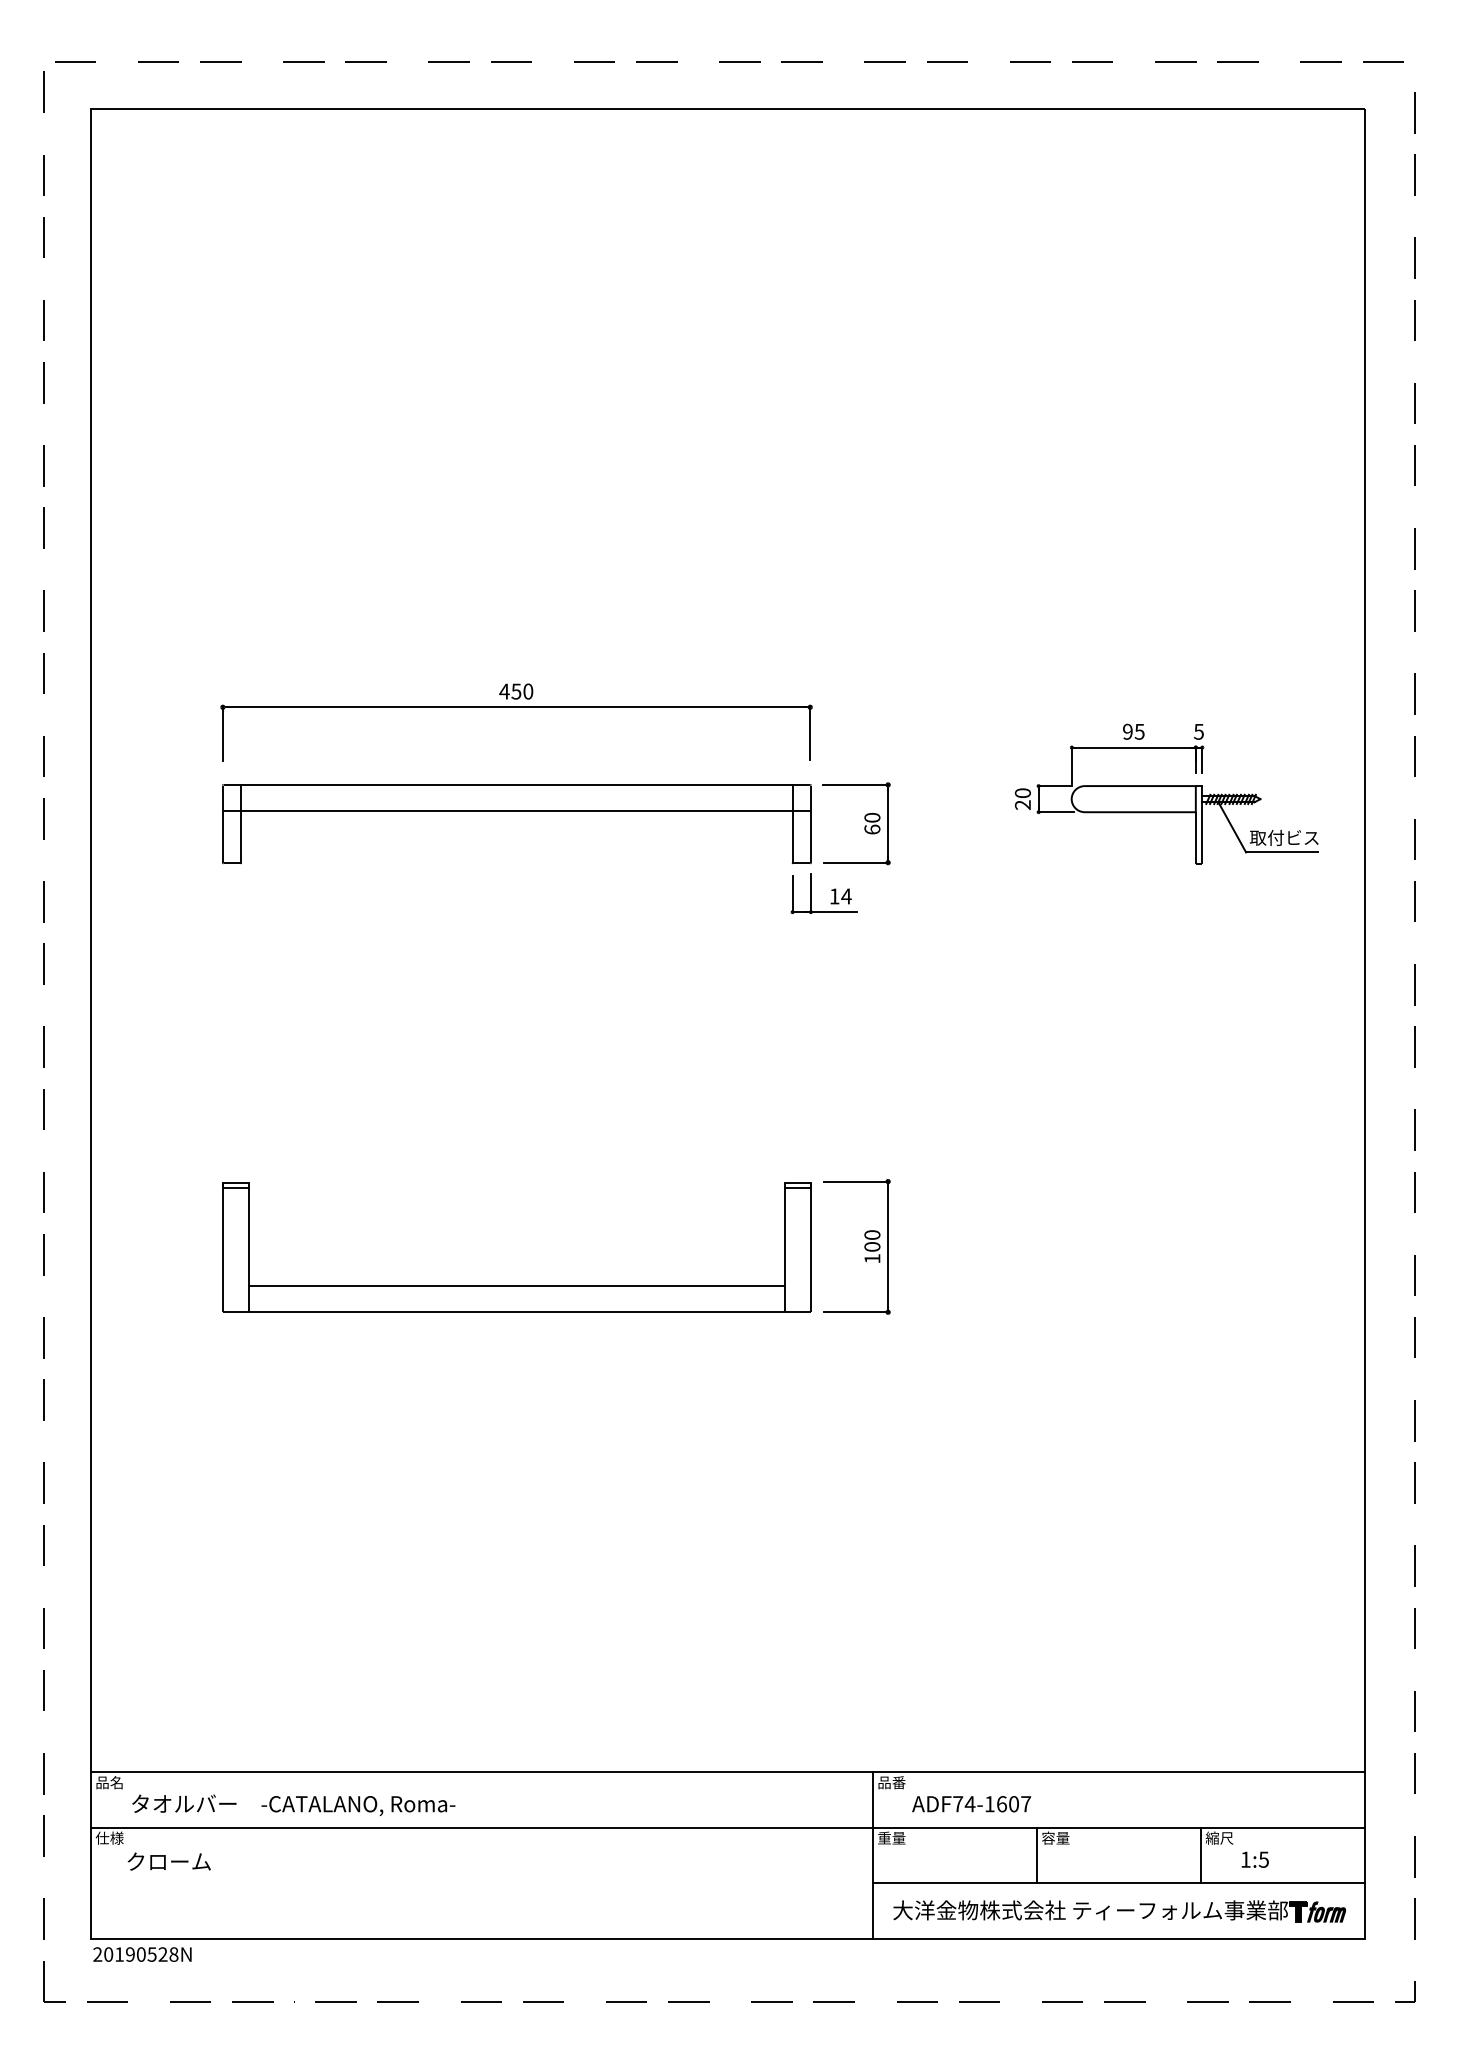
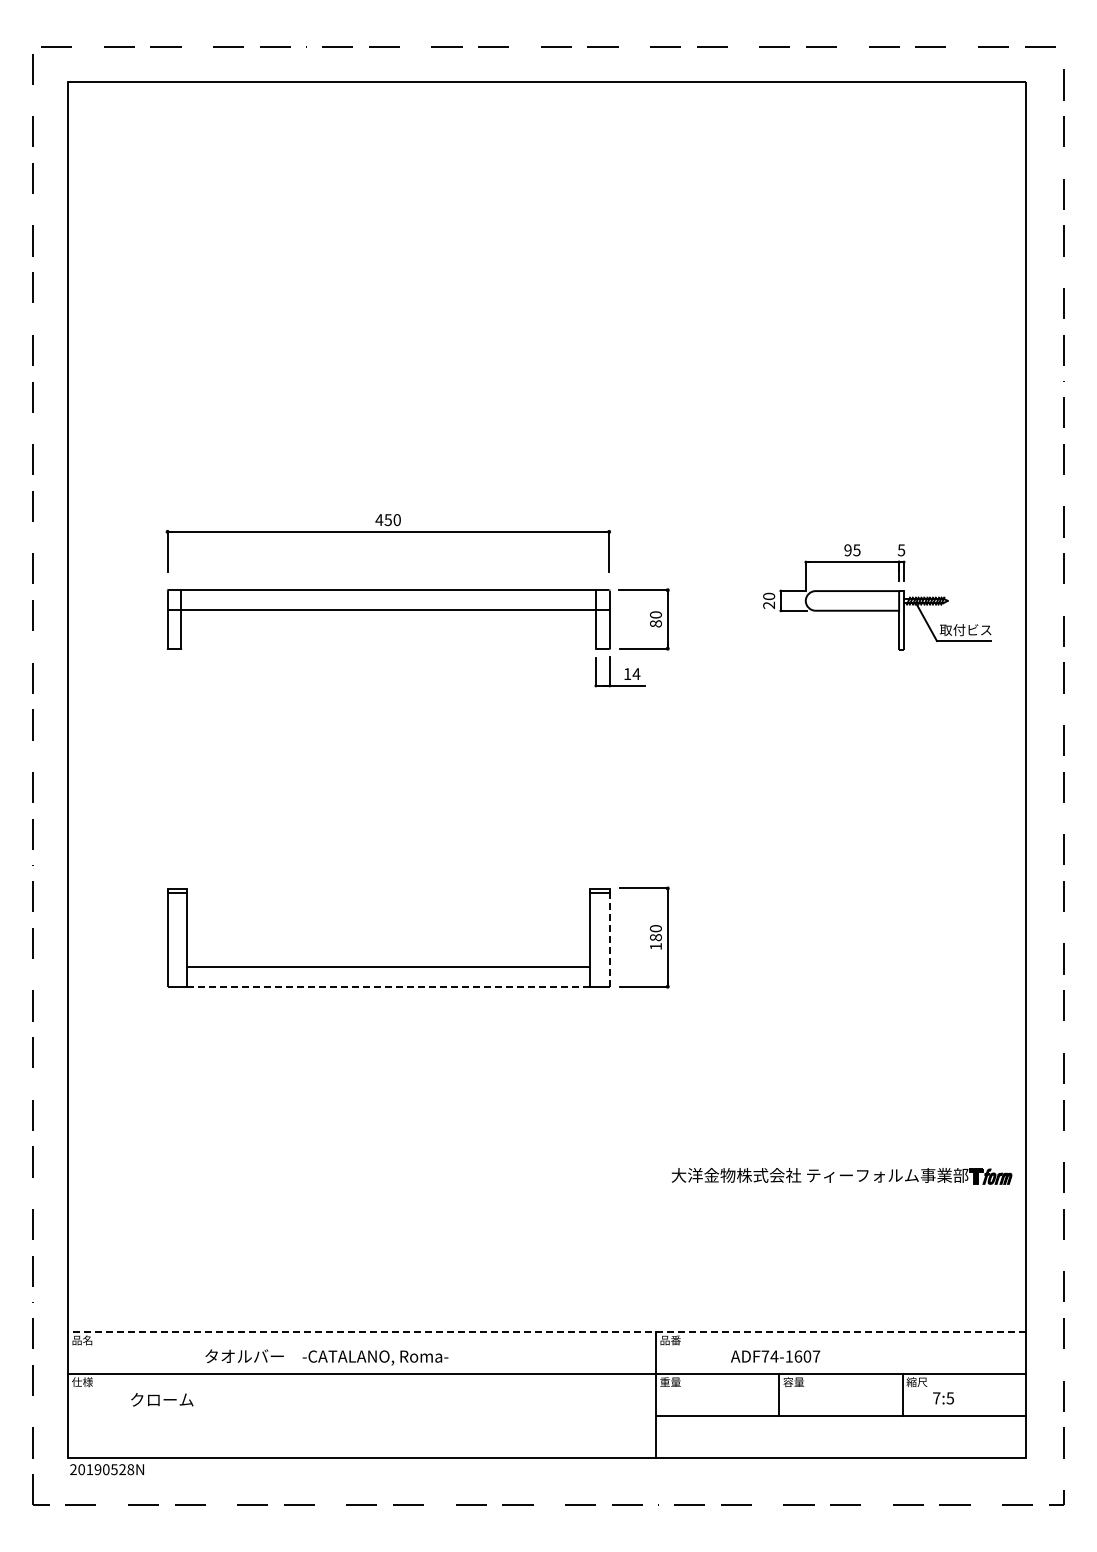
text: (871, 829) -> (655, 623), 60 -> 80
text: (871, 1246) -> (655, 937), 100 -> 180
line: (810, 1248) -> (609, 938), solid -> dashed
line: (516, 1311) -> (388, 986), solid -> dashed
line: (728, 1772) -> (547, 1332), solid -> dashed
text: (971, 1804) -> (775, 1356), moved
text: (293, 1805) -> (326, 1357), moved
text: (1245, 1859) -> (936, 1398), 1:5 -> 7:5
text: (169, 1861) -> (162, 1399), moved
part: (1119, 1911) -> (841, 1176), moved

